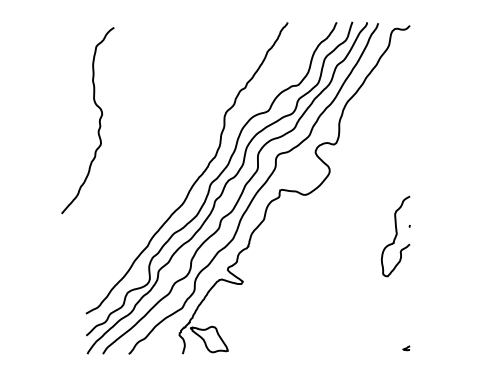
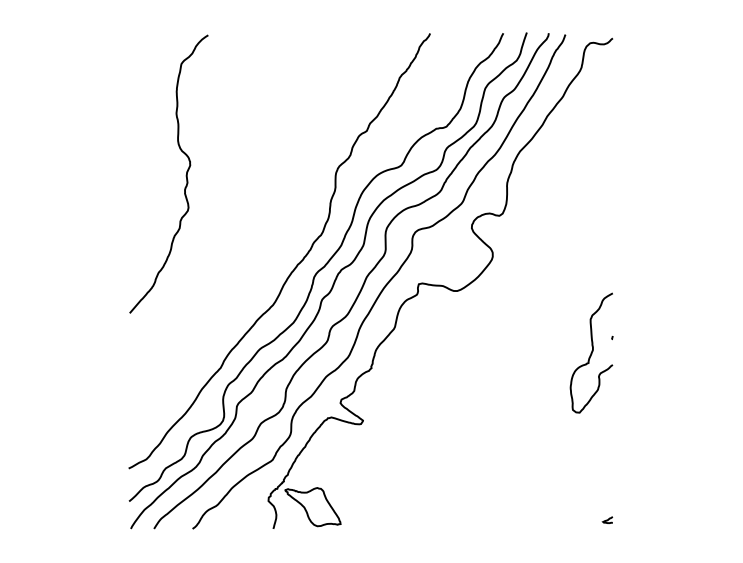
curve: (99, 120) -> (186, 173), moved

